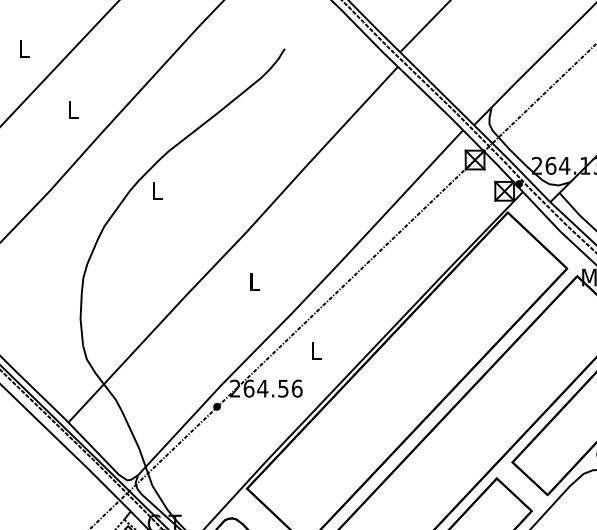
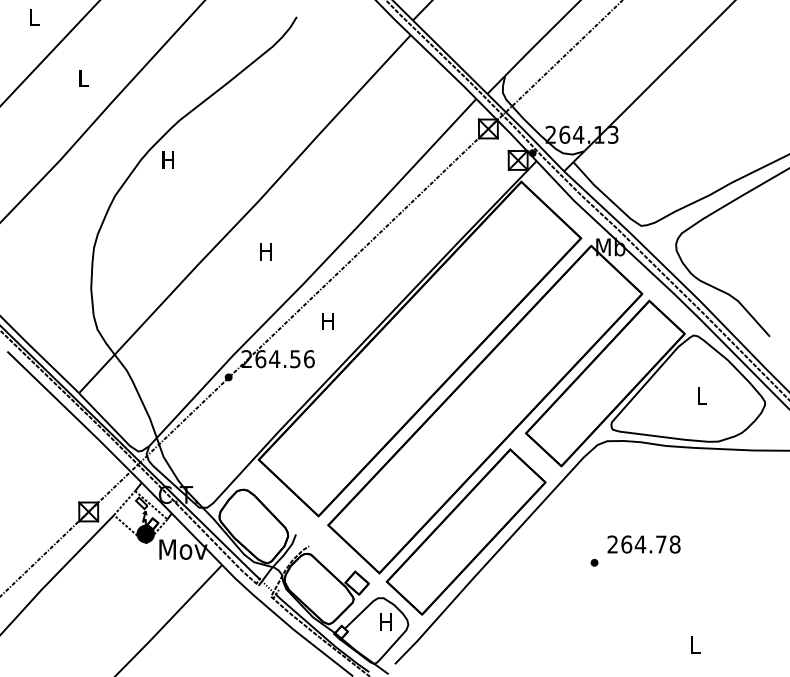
text: (156, 190) -> (167, 159), L -> H
text: (253, 281) -> (265, 251), L -> H
text: (315, 351) -> (327, 321), L -> H

